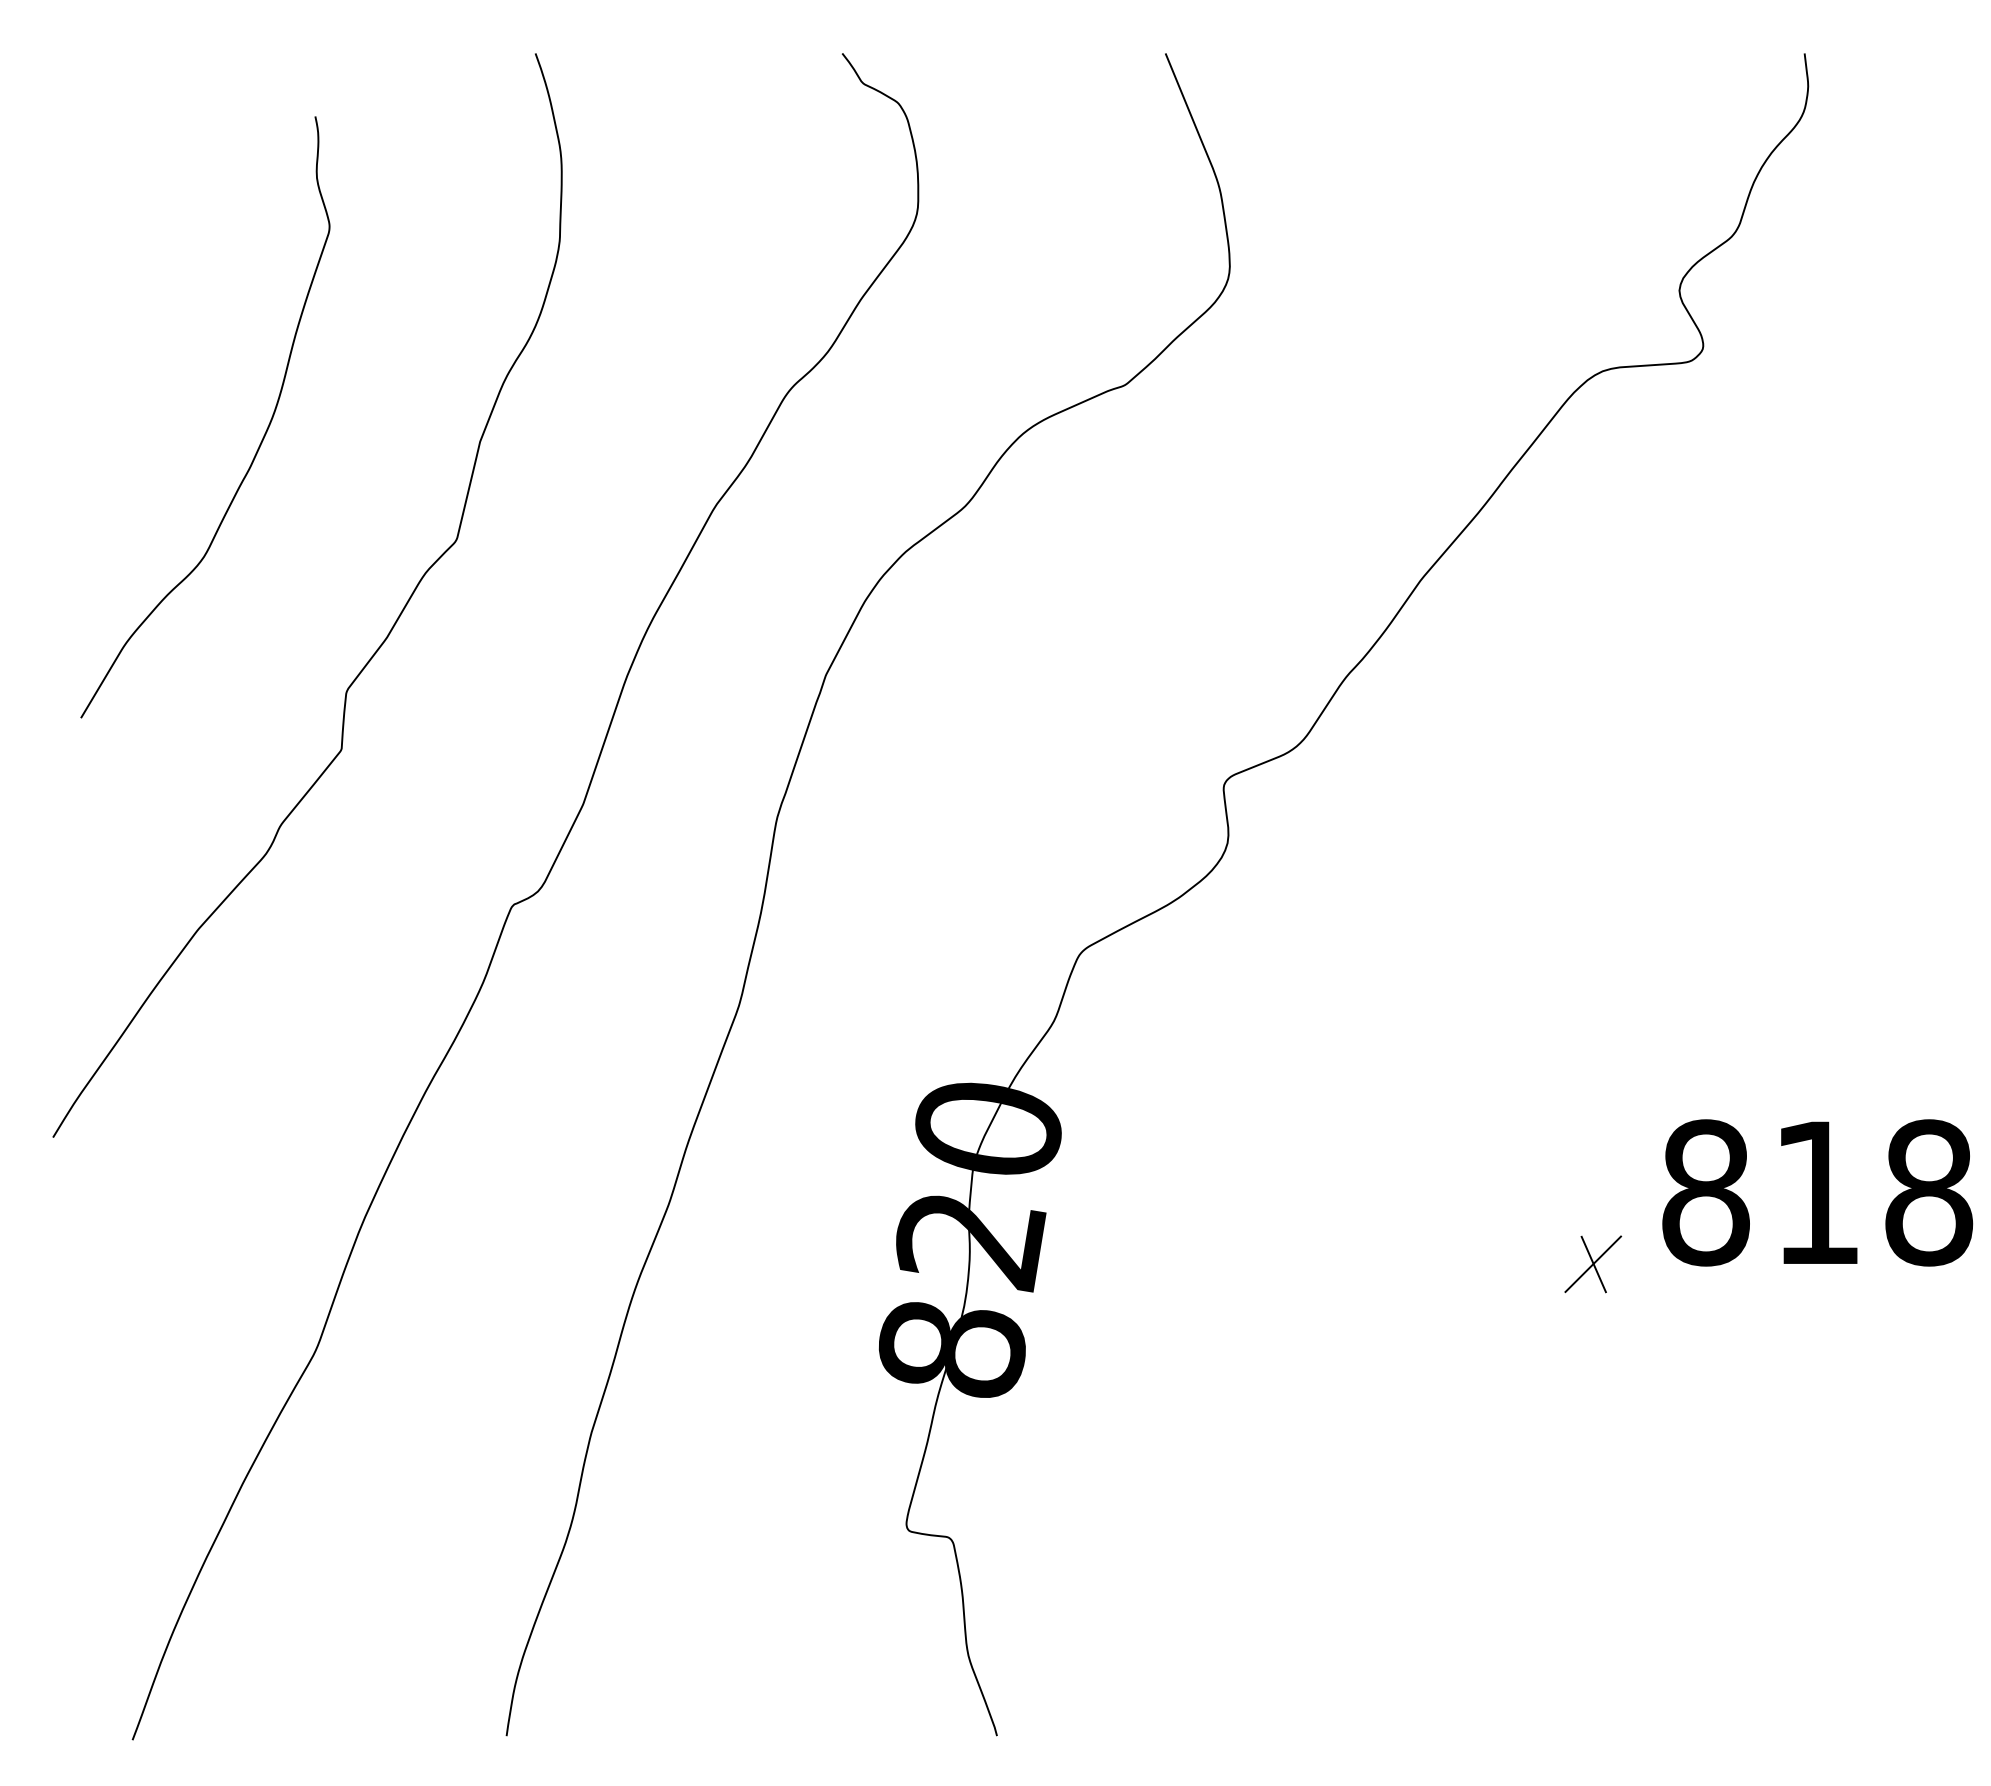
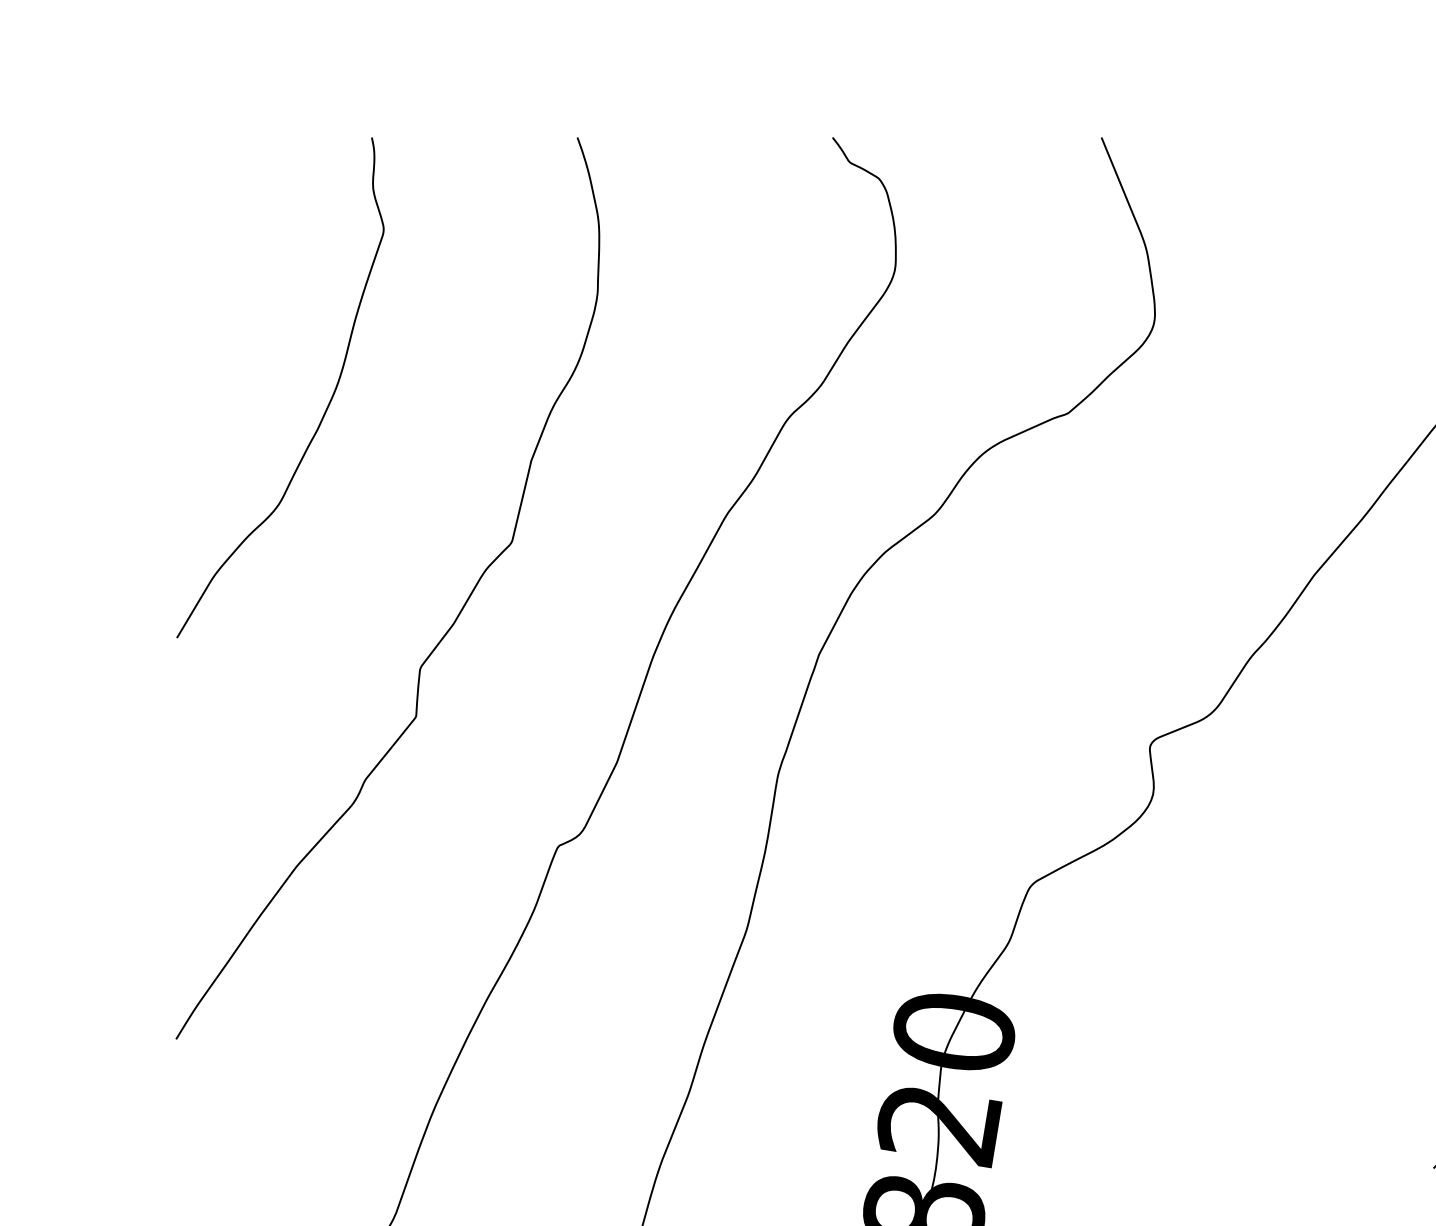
curve: (259, 444) -> (325, 410), moved

